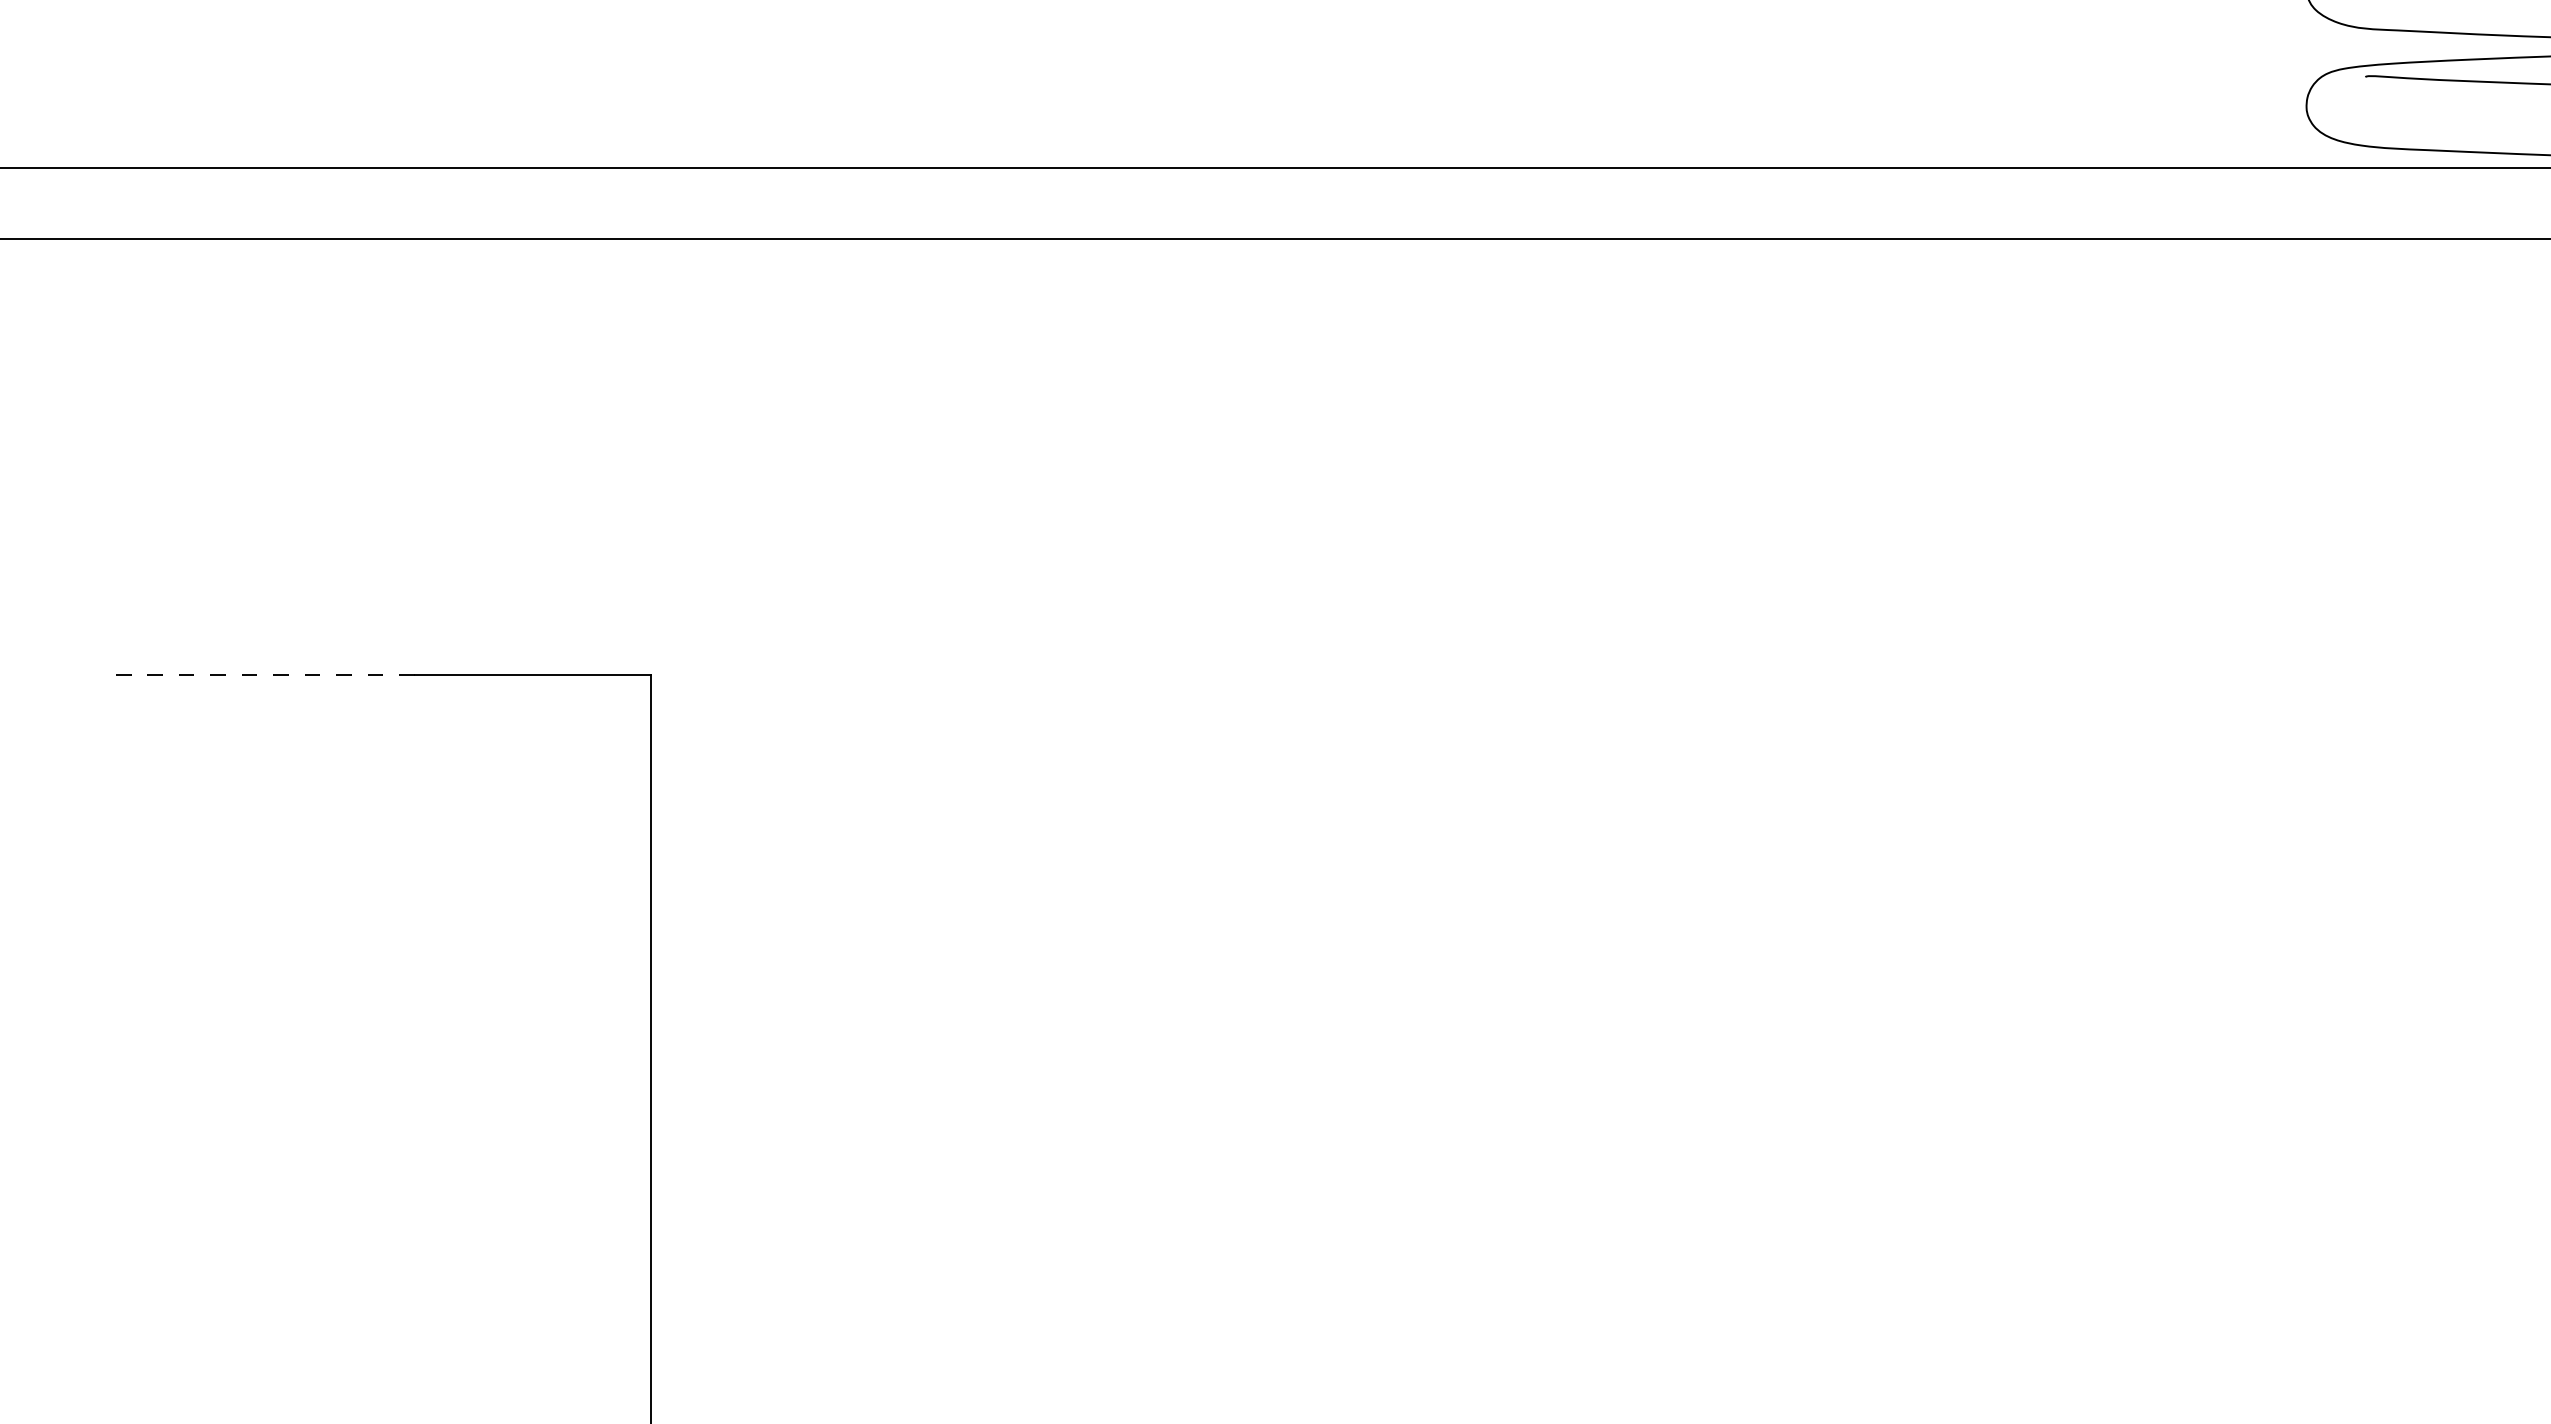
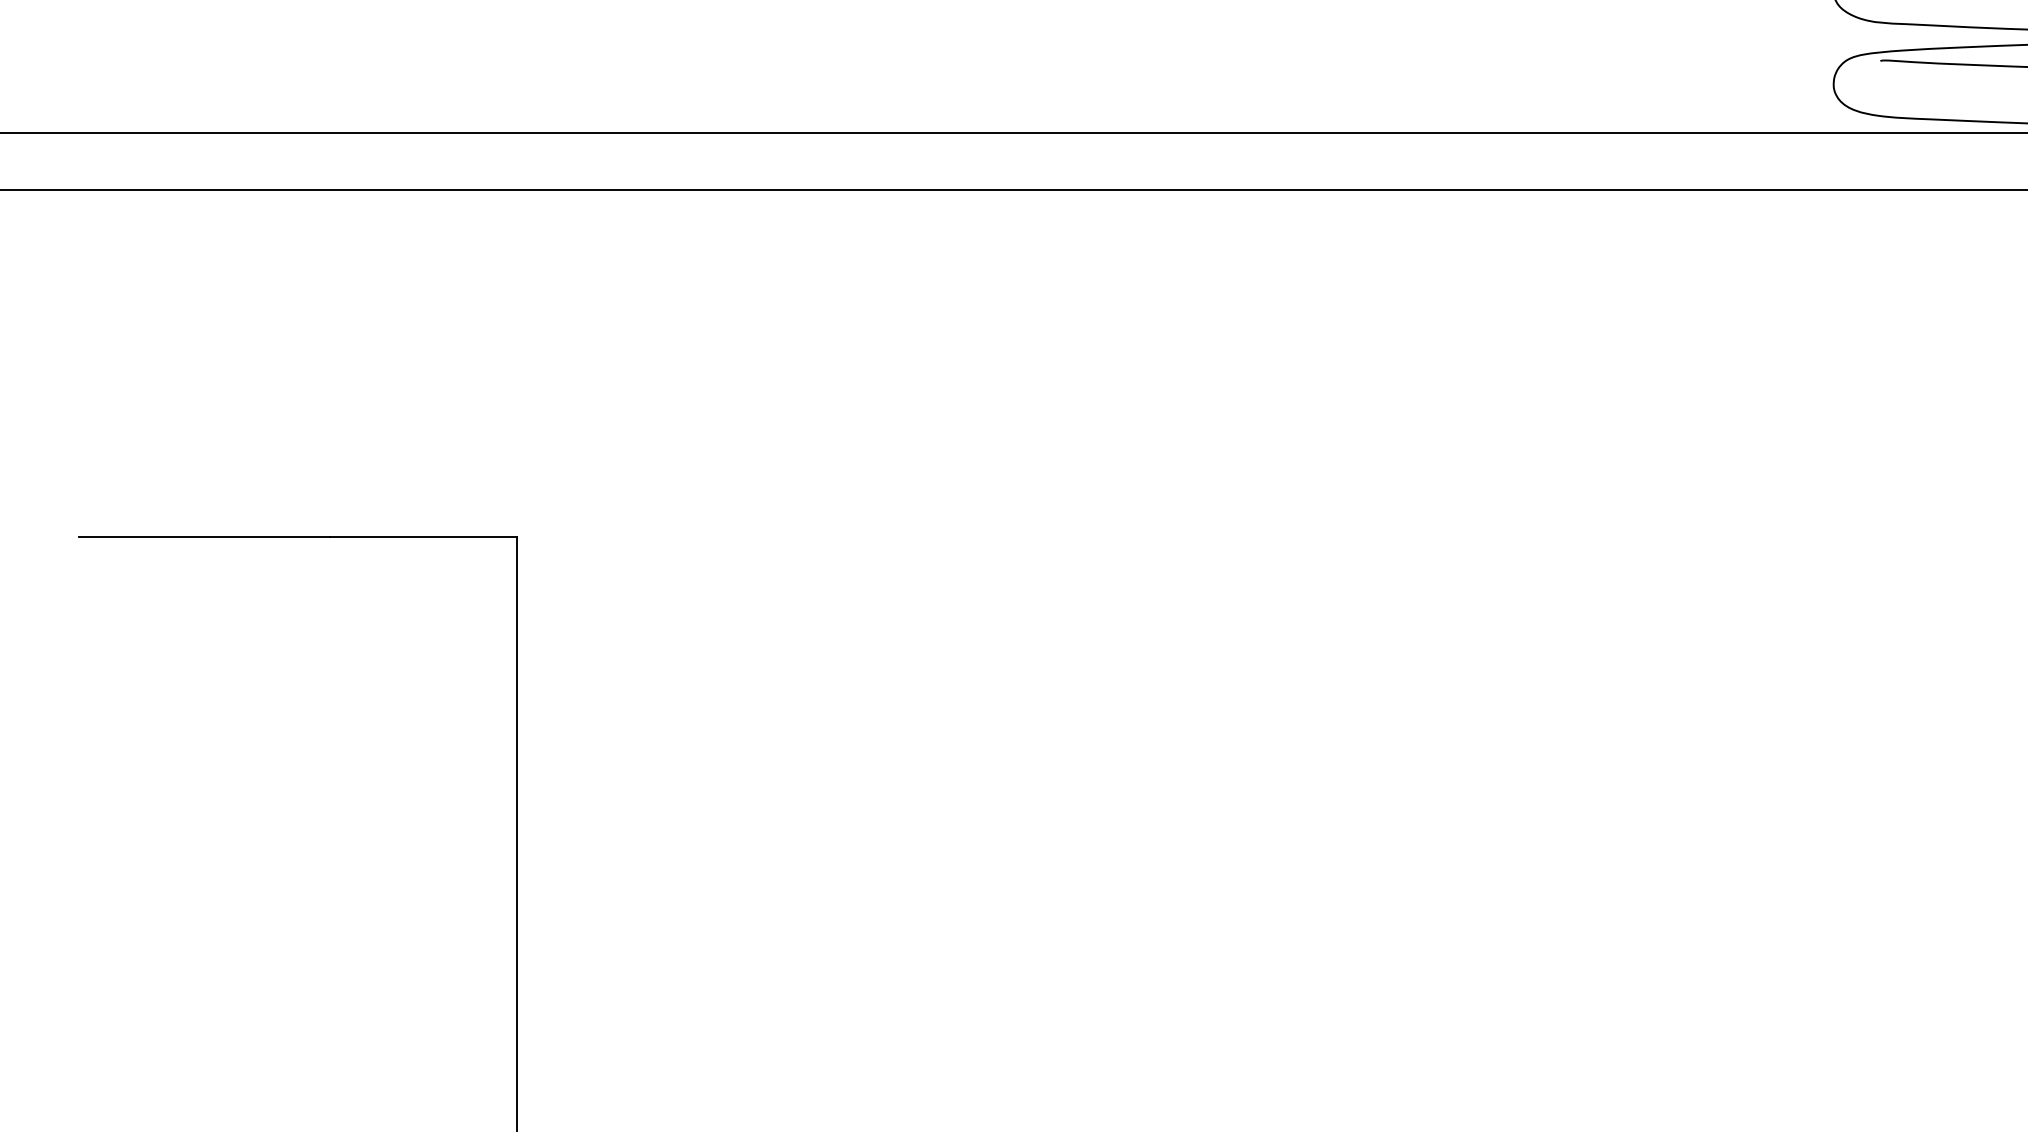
line: (256, 675) -> (203, 536), dashed -> solid

